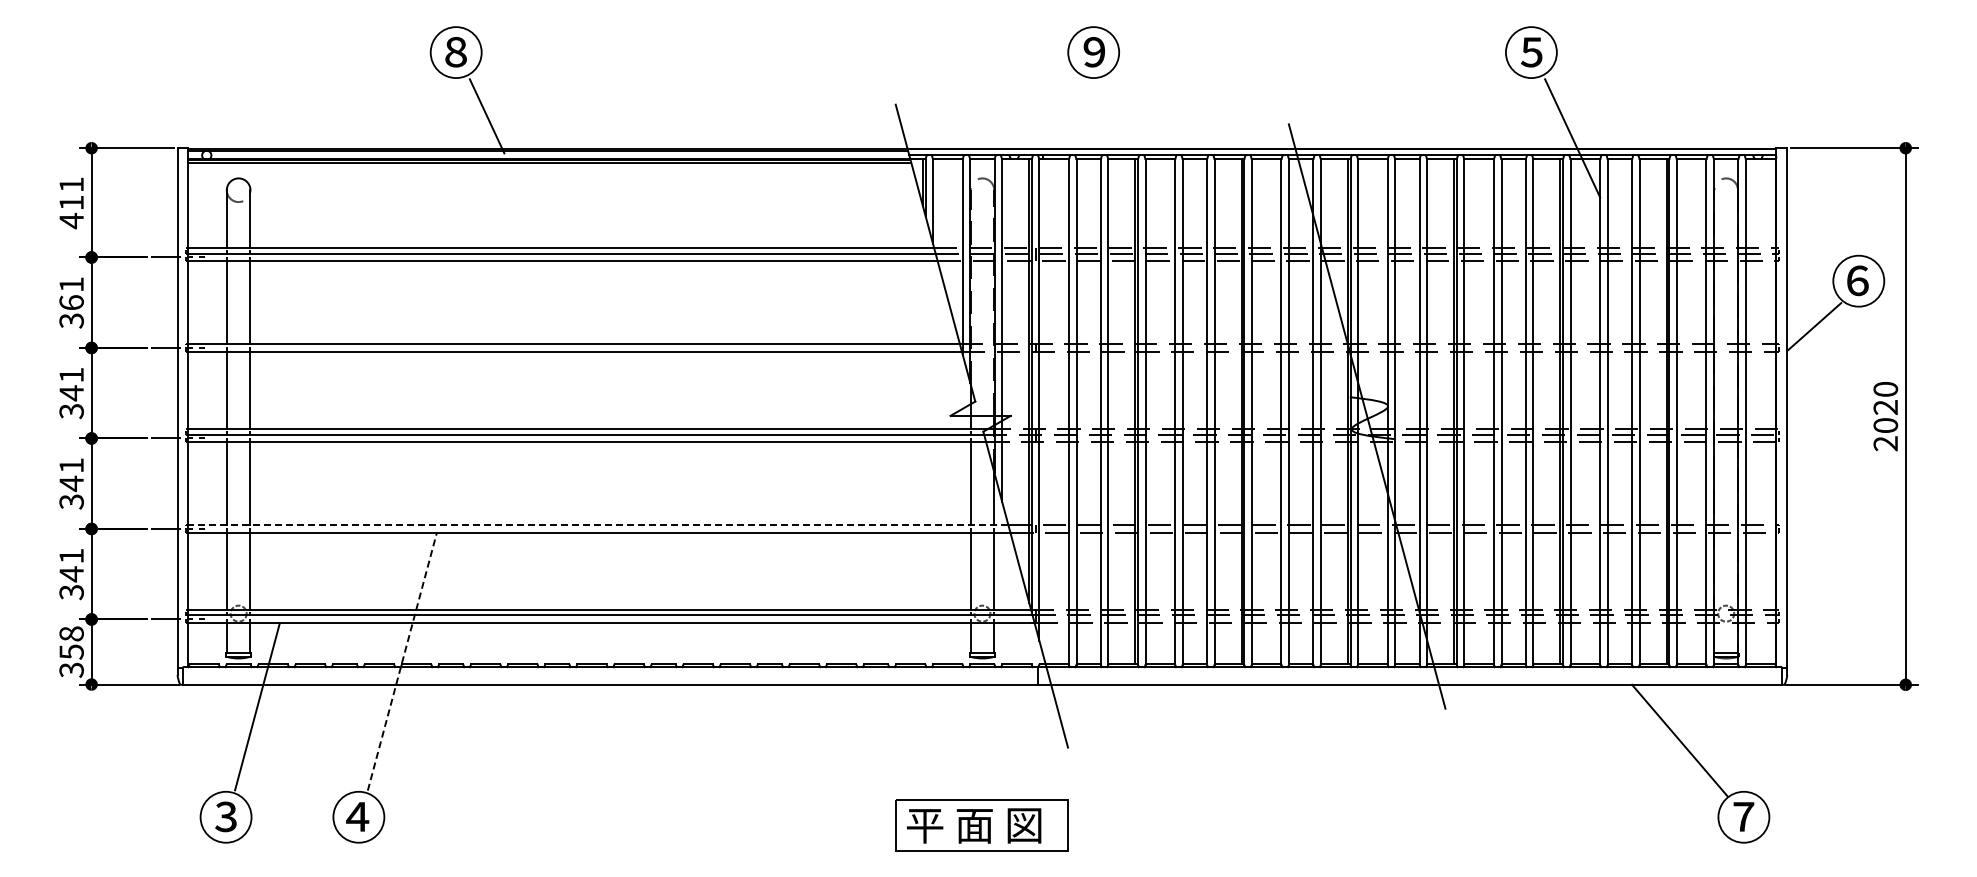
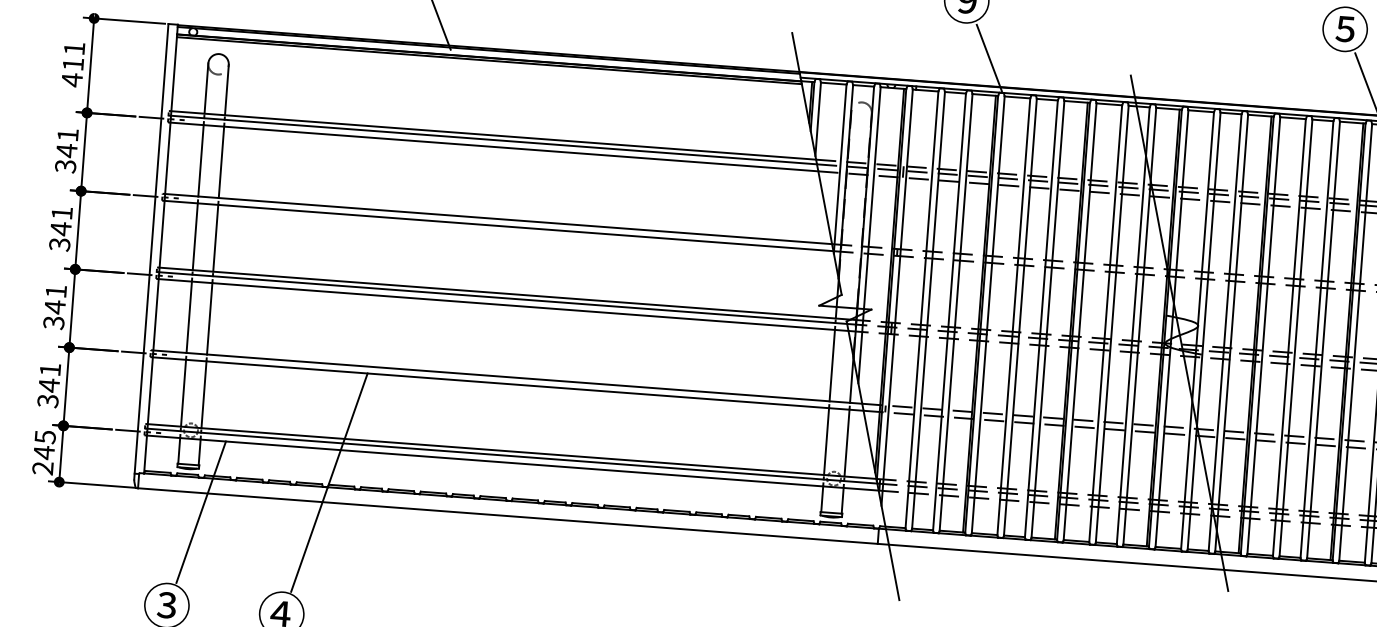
line: (1124, 116) -> (989, 58), added
text: (71, 302) -> (66, 150), 361 -> 341
line: (598, 525) -> (507, 377), dashed -> solid
text: (71, 651) -> (44, 452), 358 -> 245
line: (402, 661) -> (329, 482), dashed -> solid

